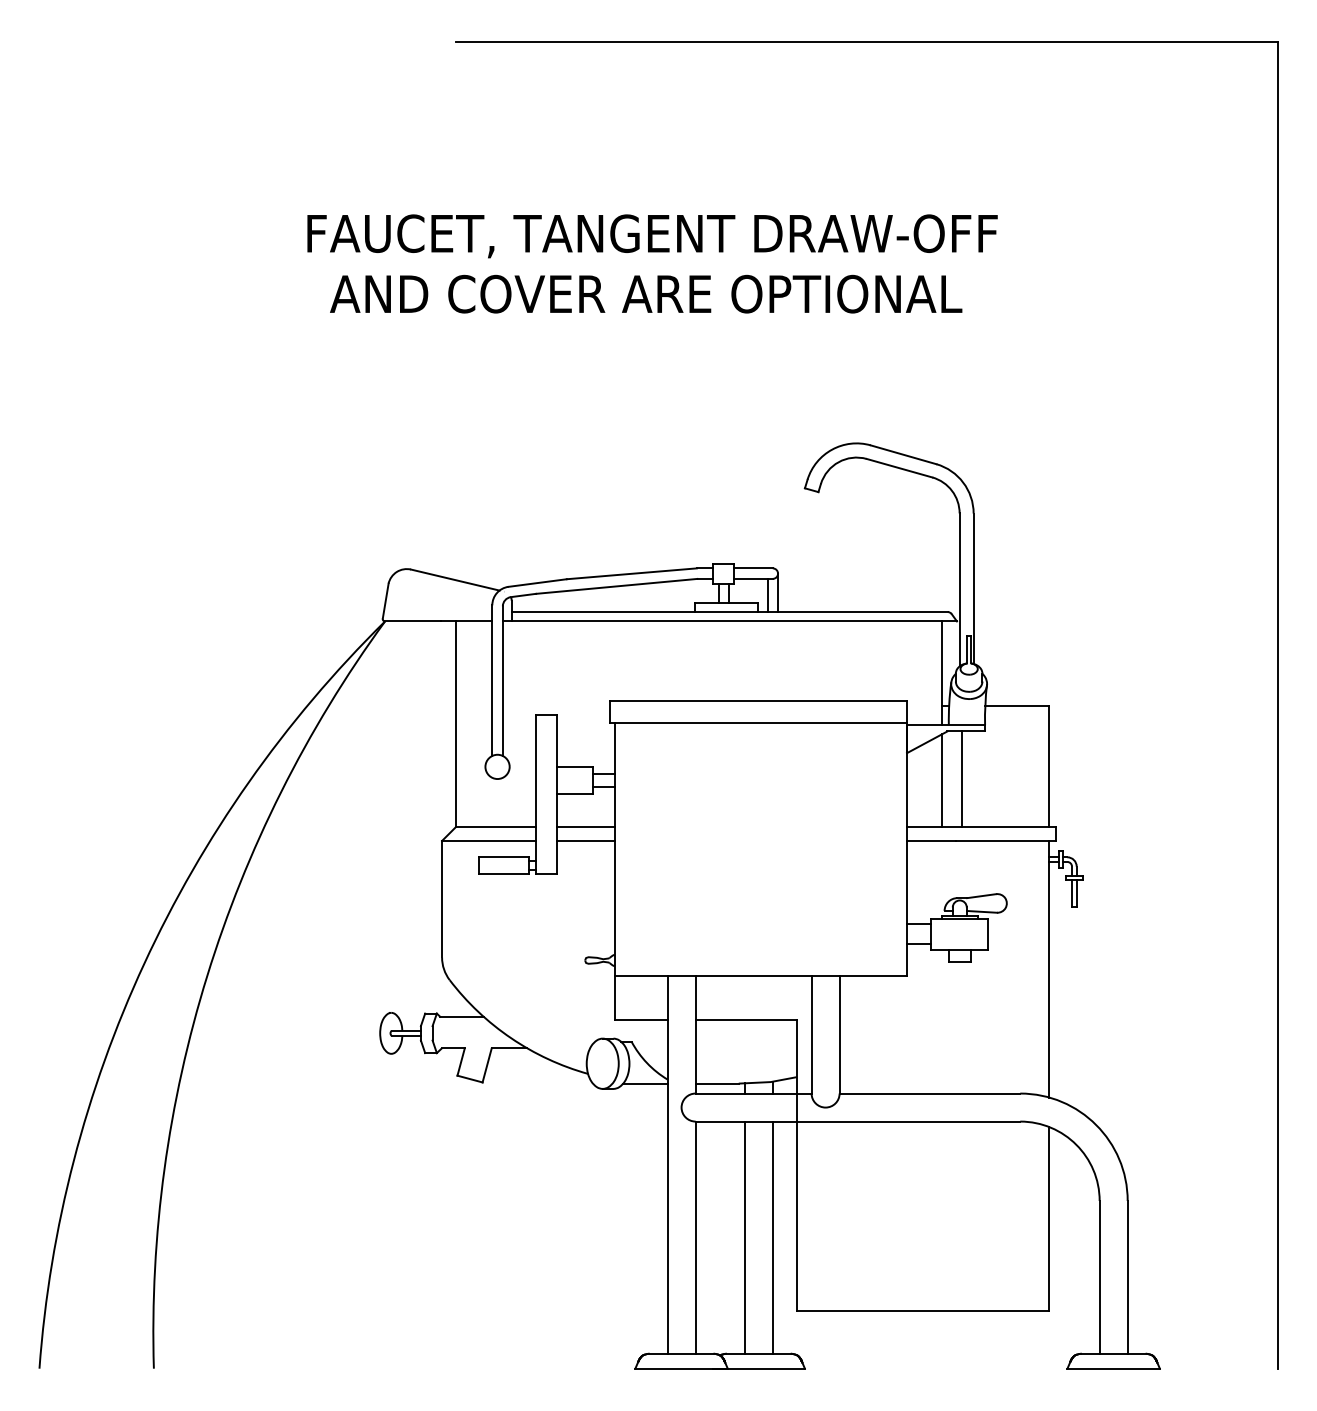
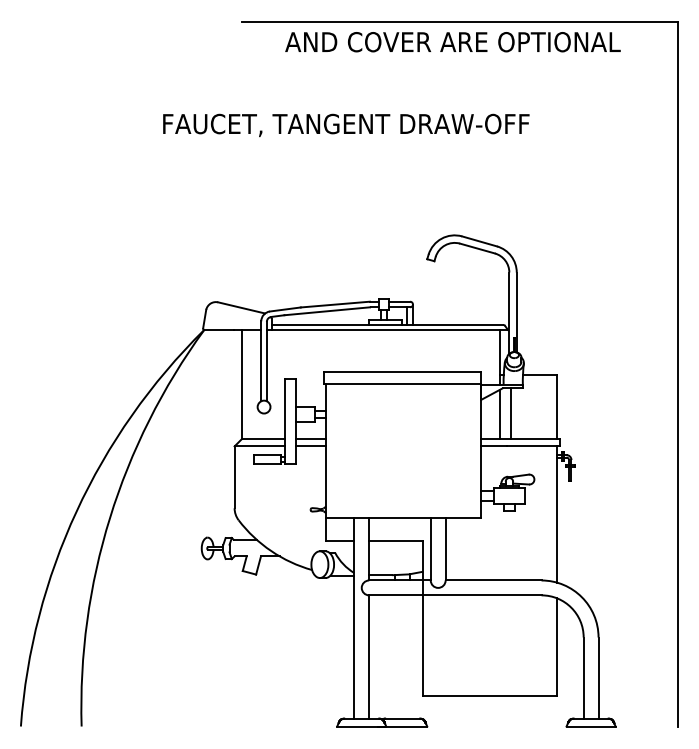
text: (645, 294) -> (452, 42), moved
line: (745, 1236) -> (395, 656), removed
line: (773, 1236) -> (410, 656), removed

